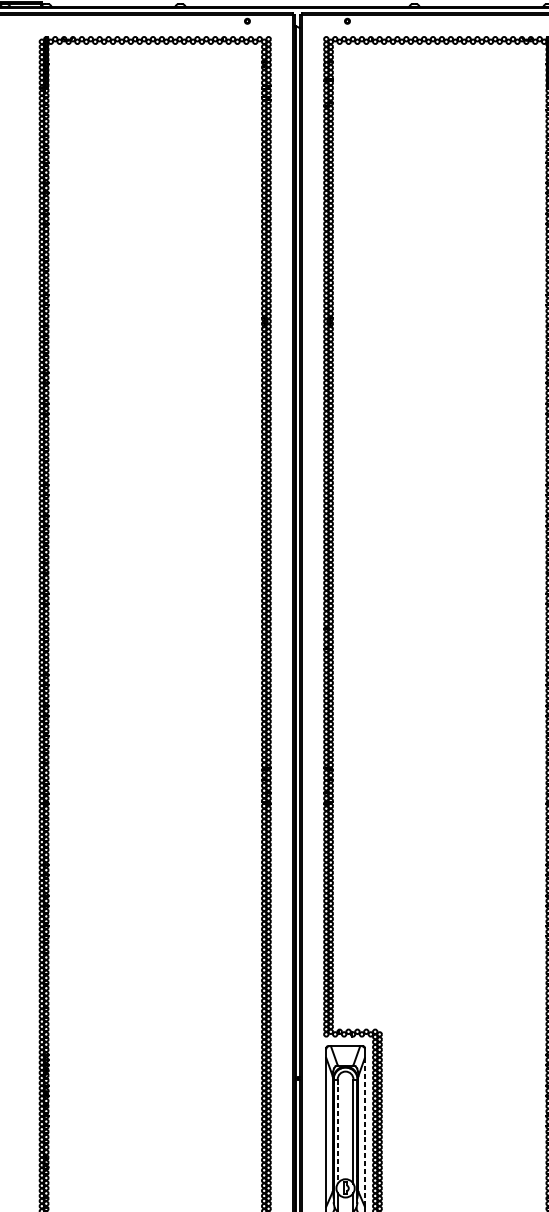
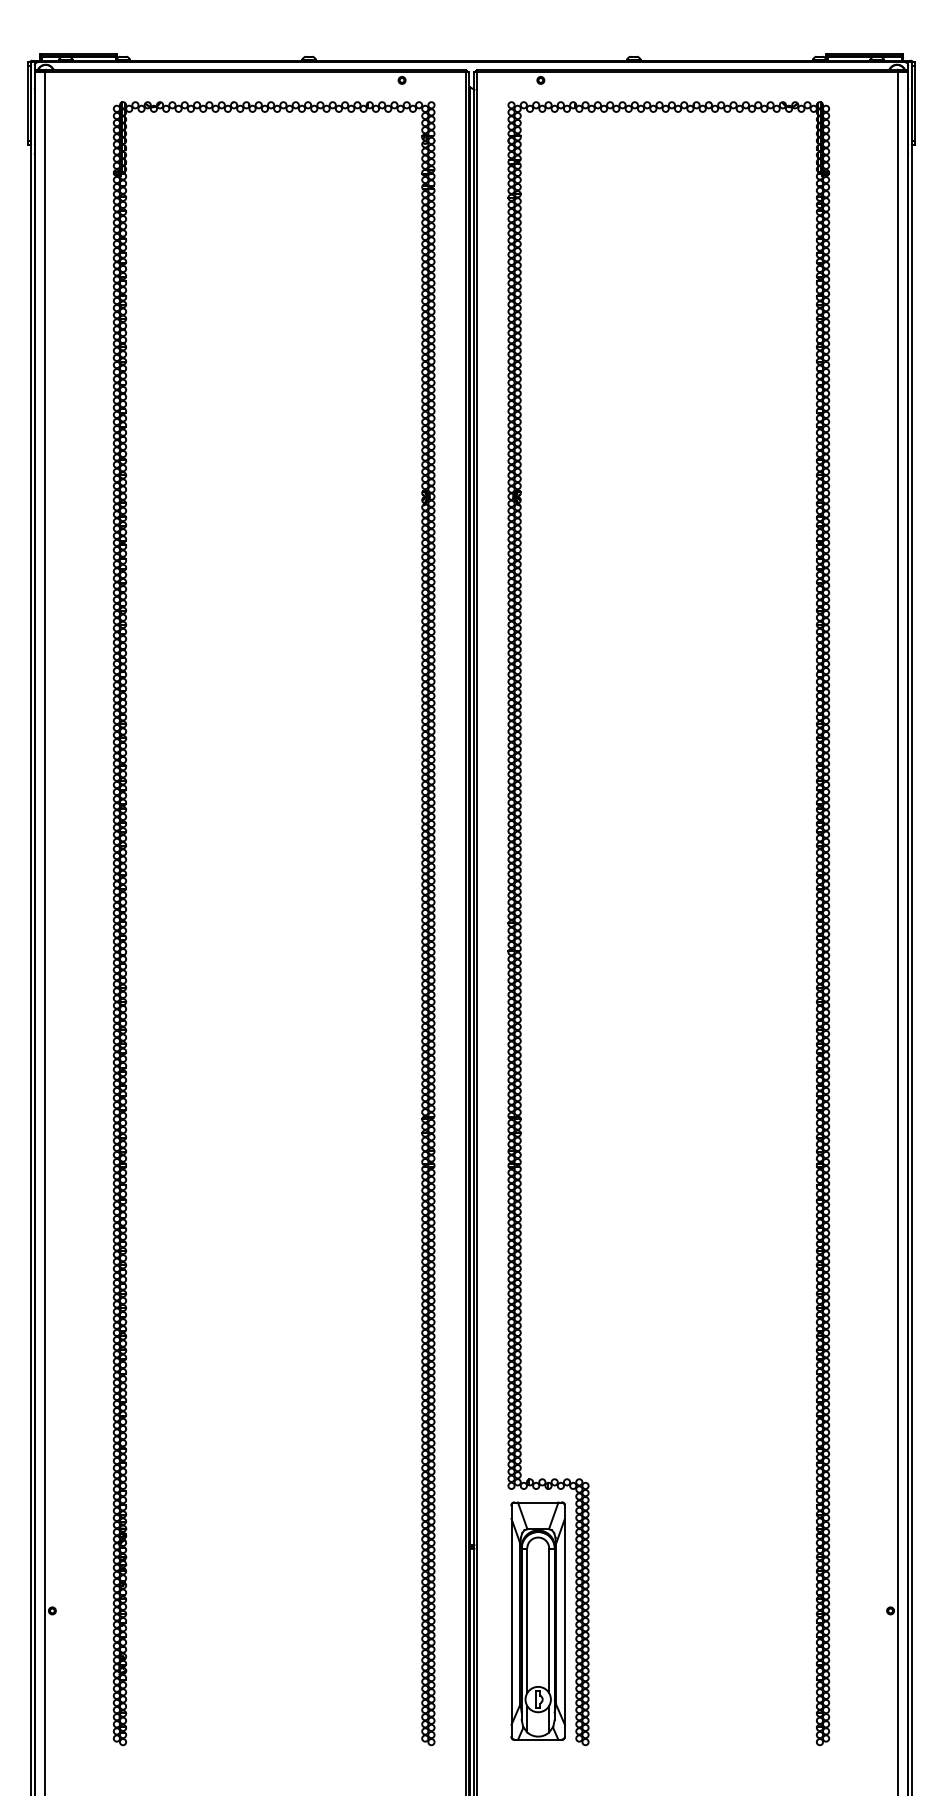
line: (337, 1132) -> (527, 1621), dashed -> solid
line: (364, 1132) -> (564, 1621), dashed -> solid

